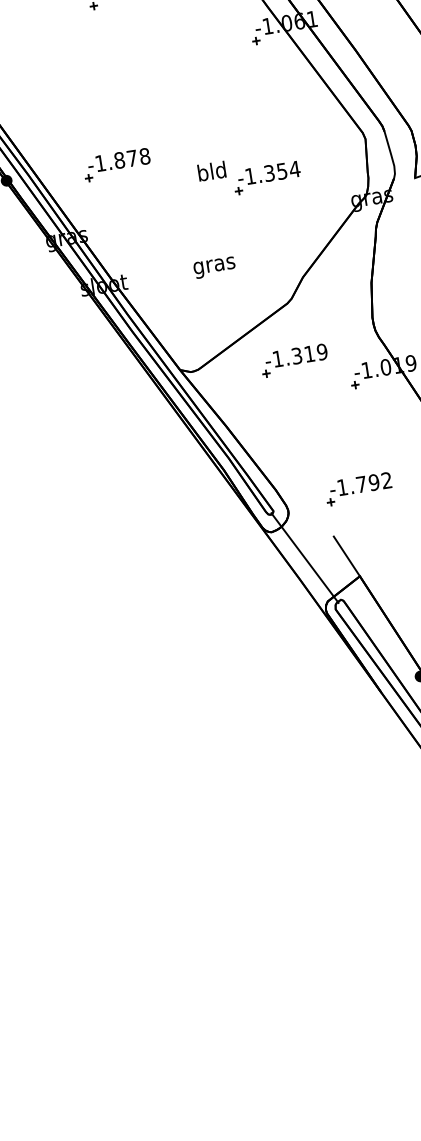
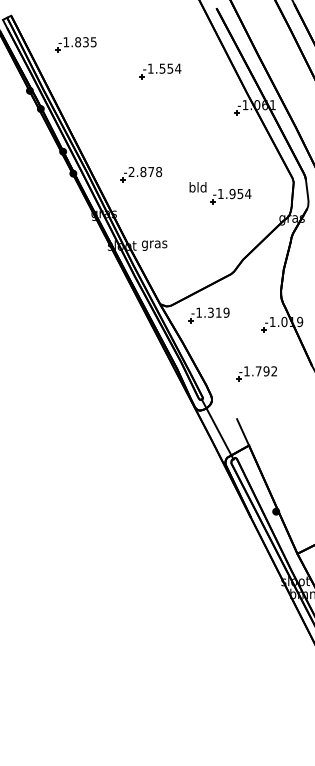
text: (100, 162) -> (131, 171), -1.878 -> -2.878
text: (269, 172) -> (232, 193), -1.354 -> -1.954
text: (214, 267) -> (154, 245), moved
part: (293, 361) -> (208, 315), moved
part: (358, 488) -> (256, 373), moved

